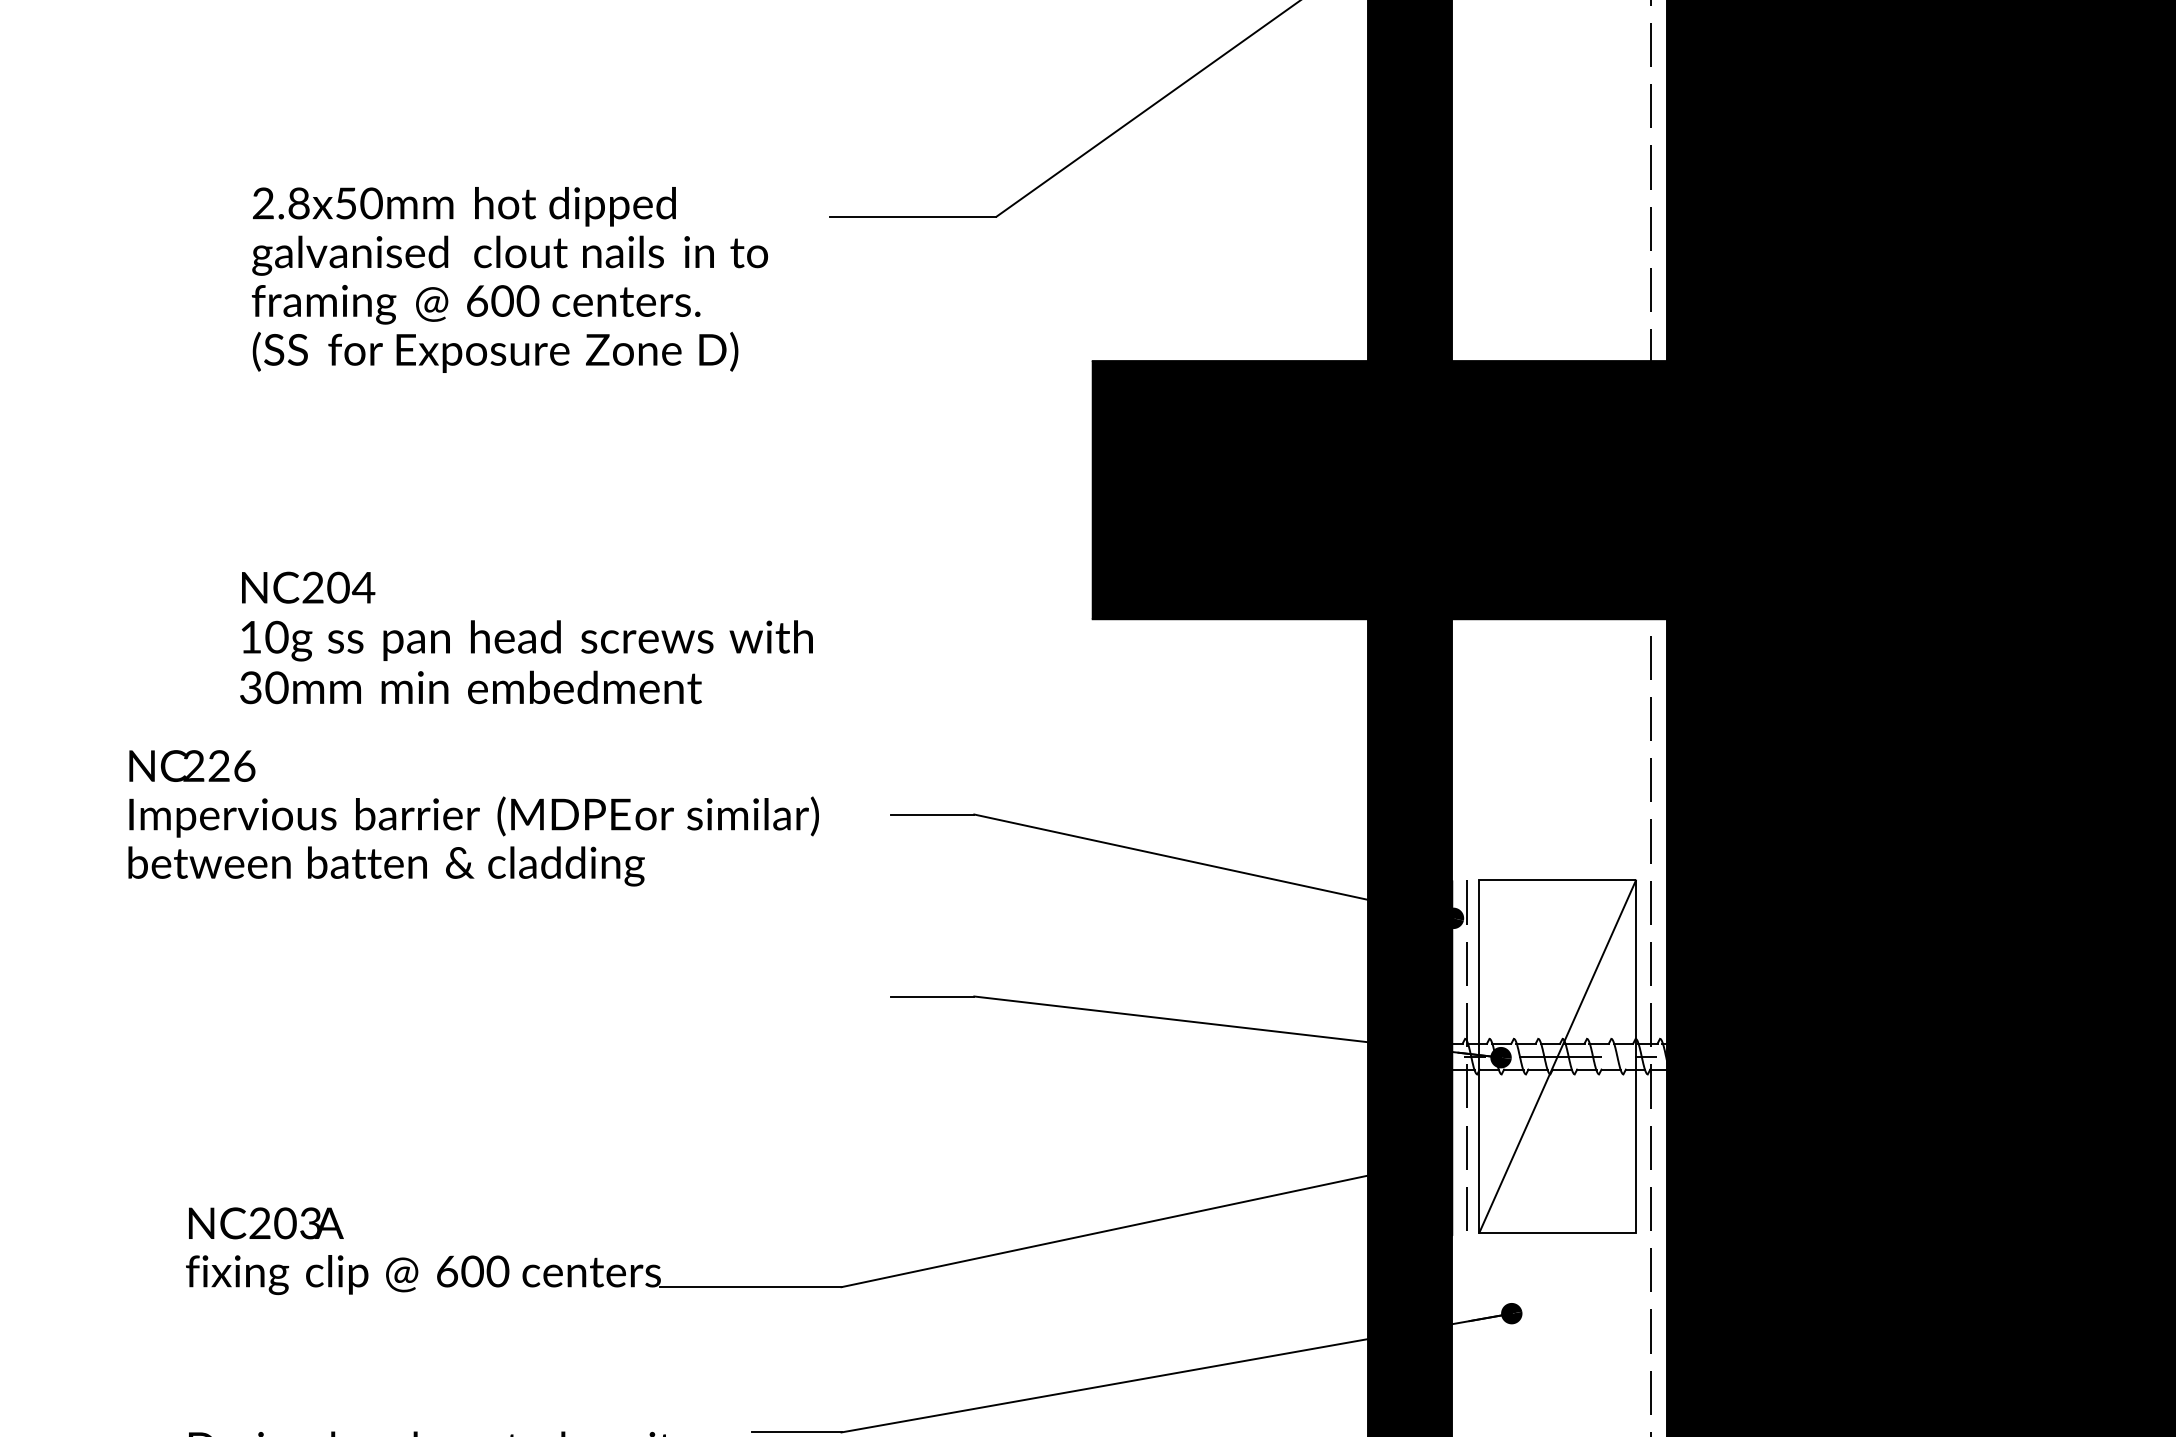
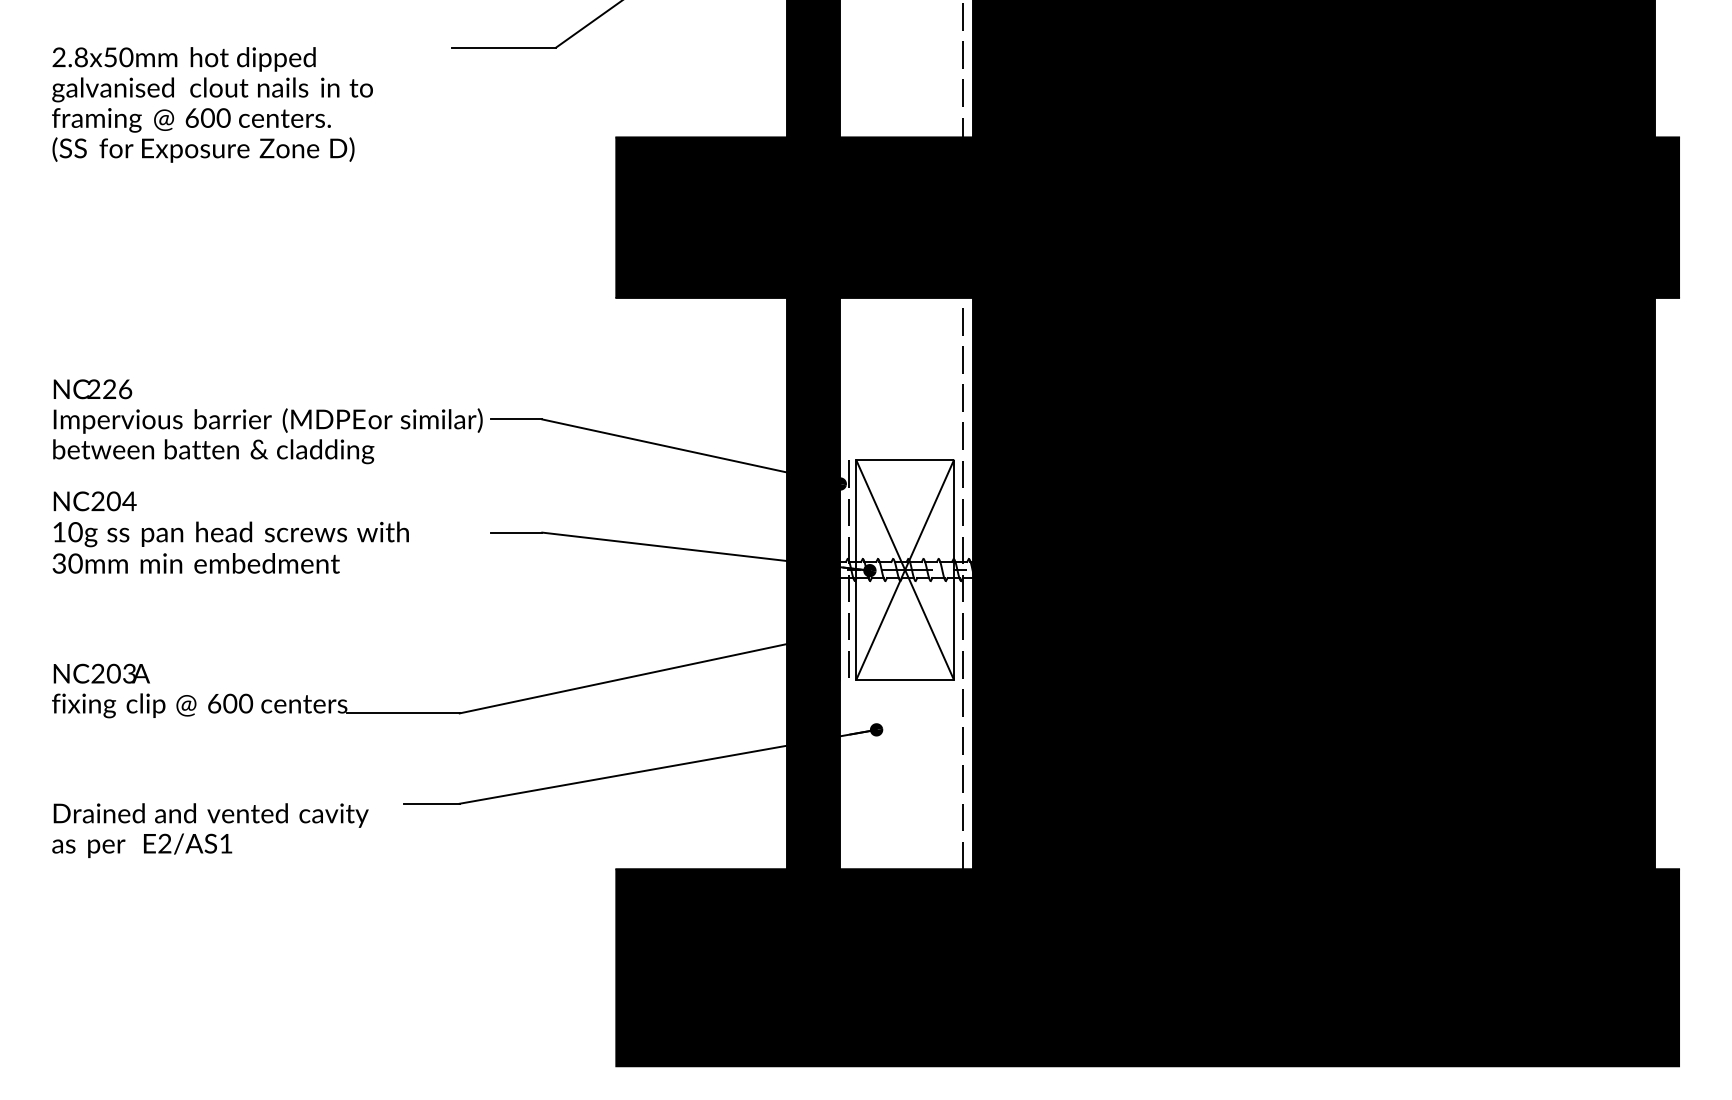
text: (509, 279) -> (212, 104), moved
text: (526, 637) -> (230, 532), moved
text: (473, 817) -> (267, 421), moved
line: (1556, 1055) -> (904, 569), added

